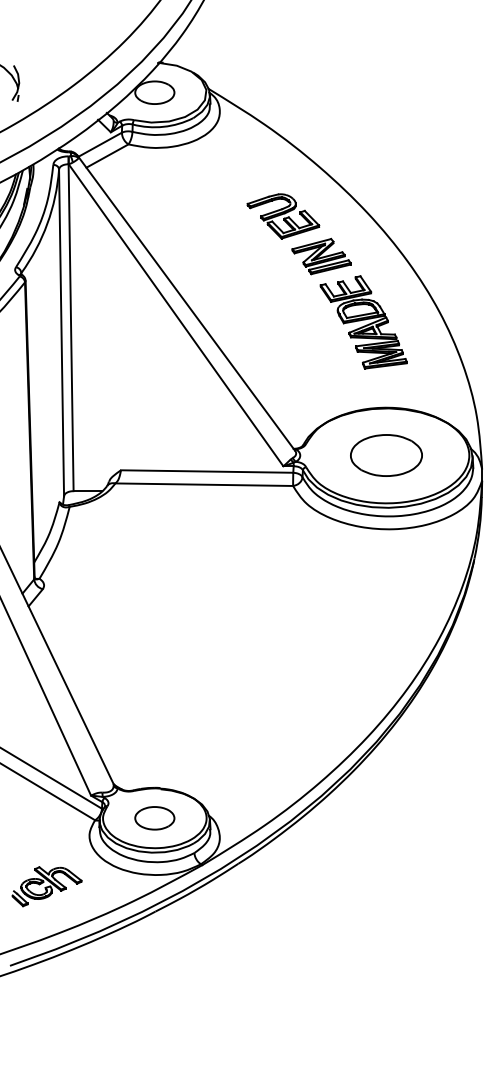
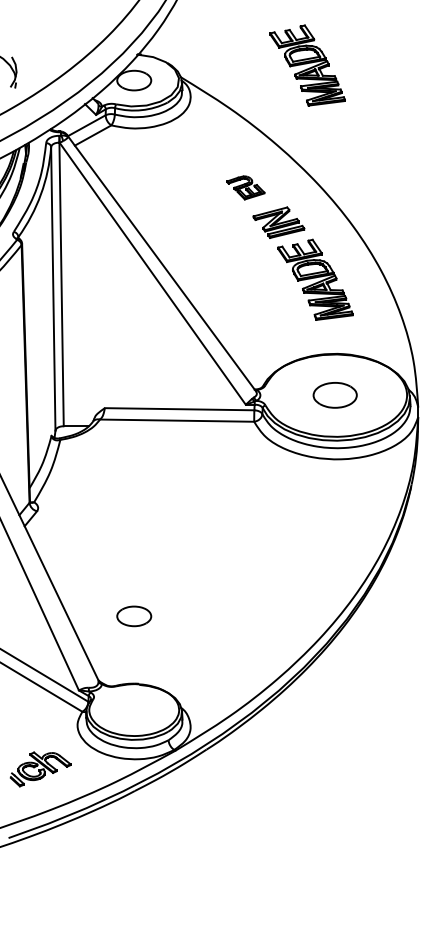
part: (354, 75) -> (307, 65), added
part: (283, 216) -> (245, 187), size x0.6
part: (386, 455) -> (335, 395), size x0.7
part: (154, 818) -> (133, 616), moved

